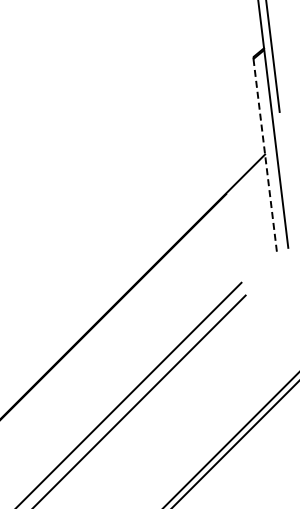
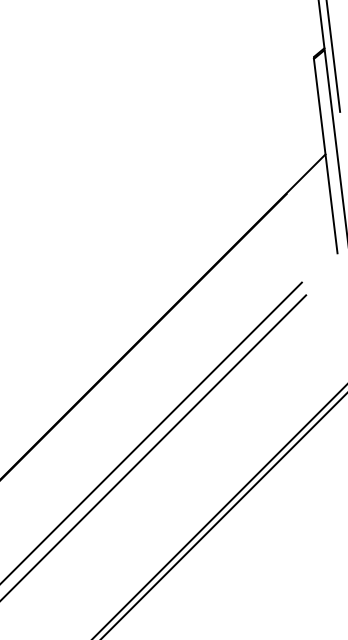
line: (265, 156) -> (325, 156), dashed -> solid

